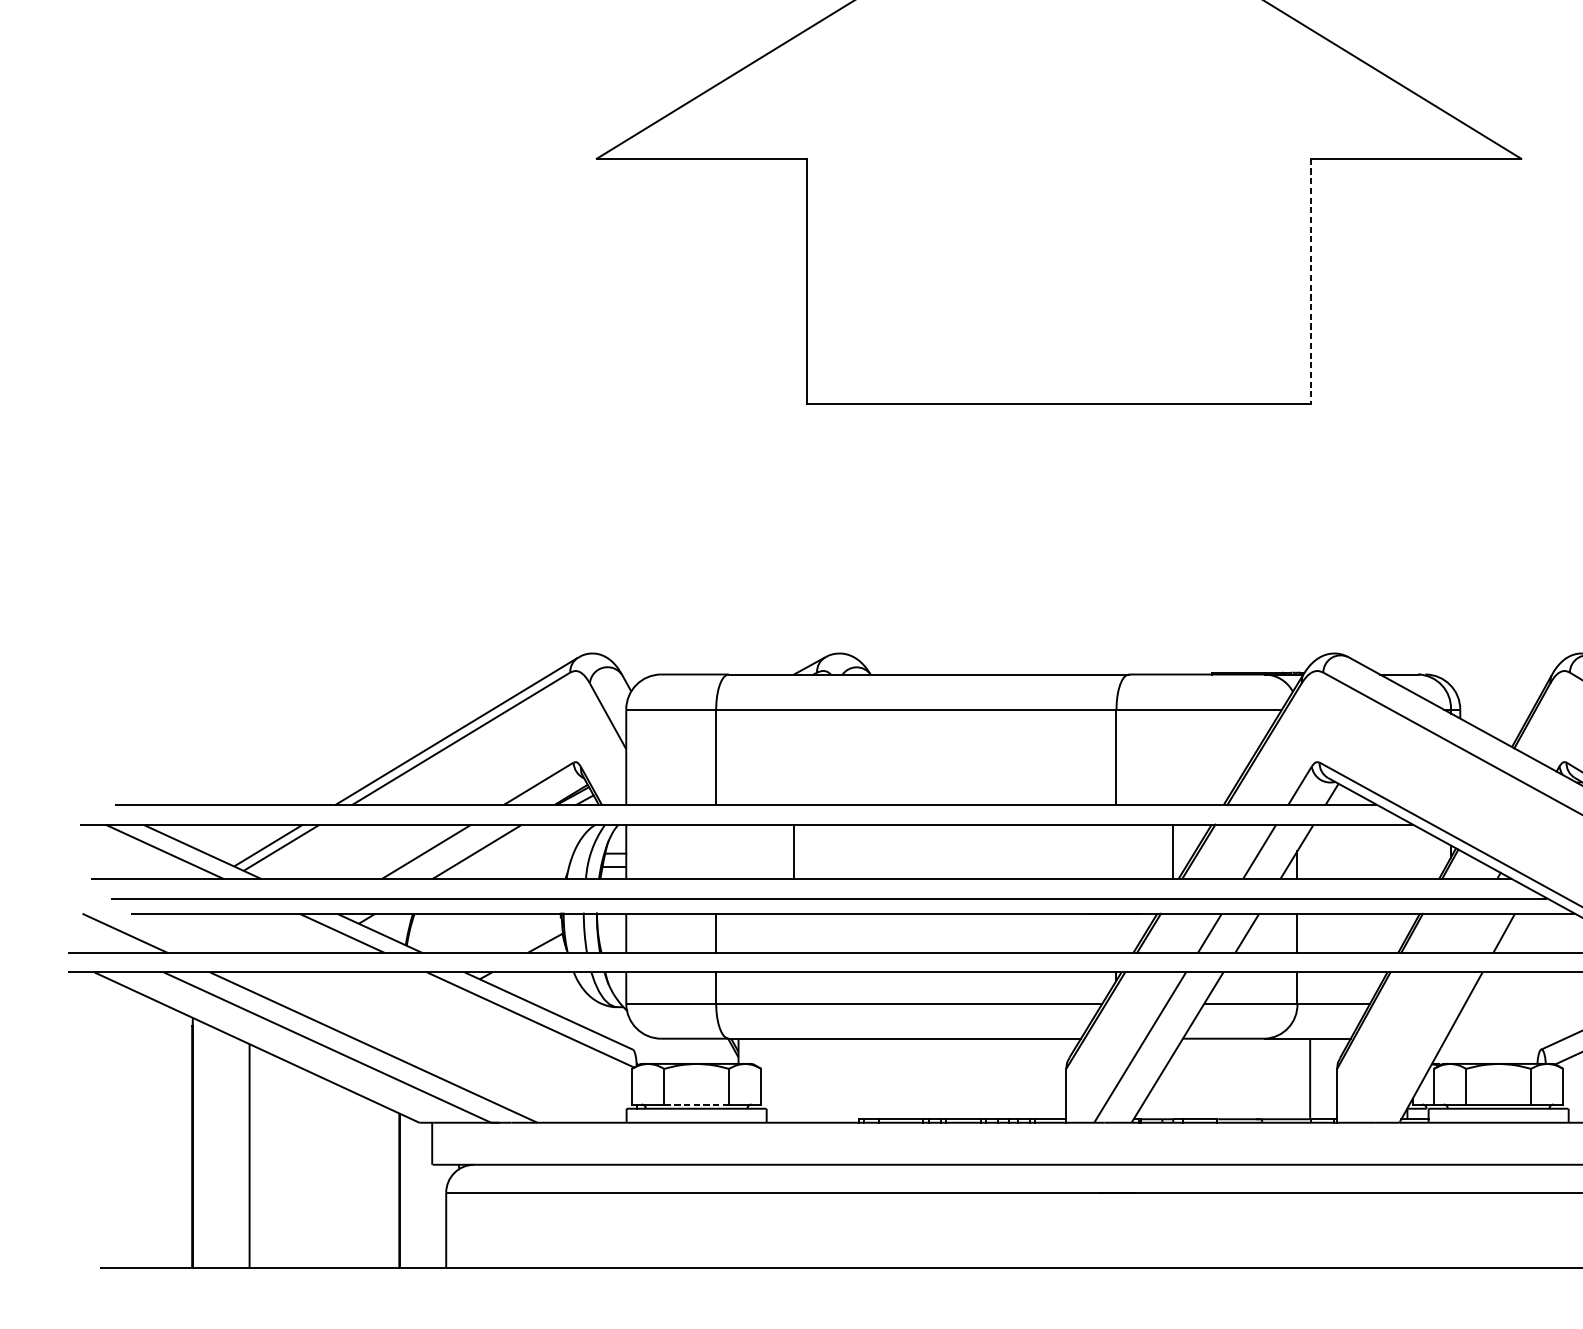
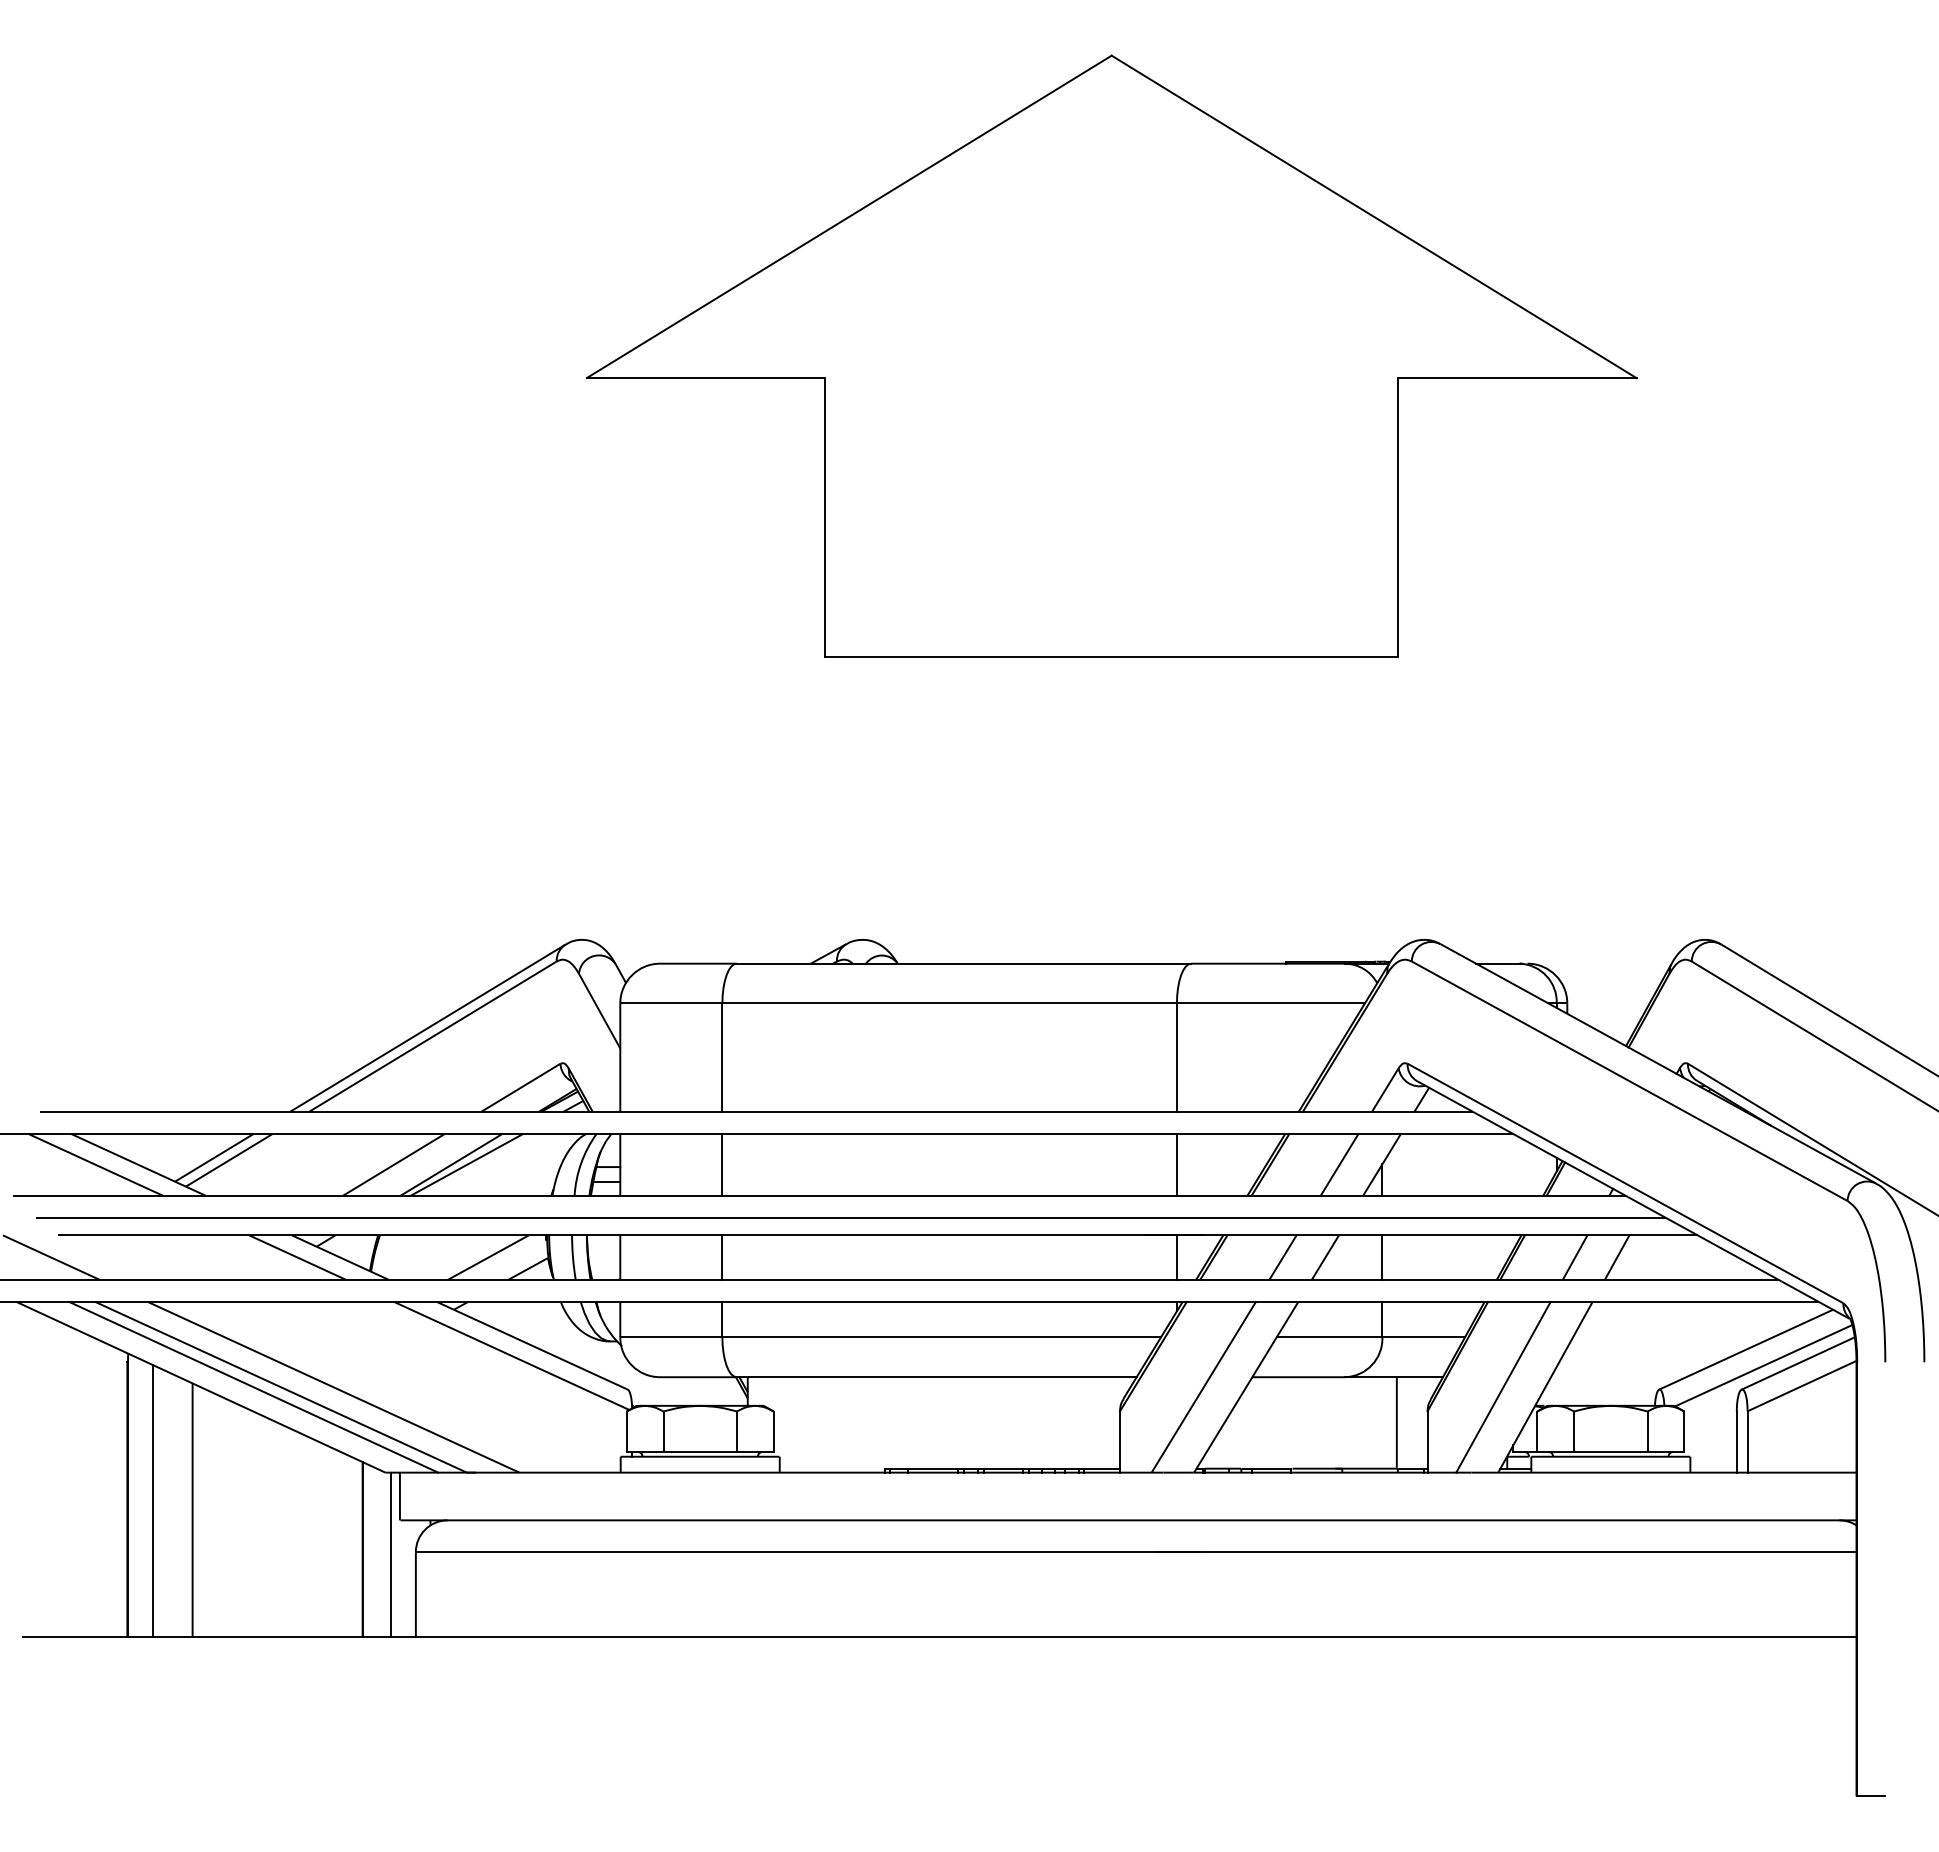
line: (1310, 281) -> (1397, 517), dashed -> solid
line: (490, 851) -> (466, 1164), added
line: (793, 851) -> (722, 1164), moved
line: (1172, 851) -> (1176, 1164), moved
line: (510, 933) -> (488, 1257), added
line: (1116, 933) -> (1176, 1257), added
line: (1466, 933) -> (1574, 1257), added
line: (303, 1047) -> (253, 1387), added
line: (1404, 1047) -> (1503, 1387), added
line: (696, 1104) -> (700, 1451), dashed -> solid
line: (215, 1148) -> (153, 1501), added
line: (424, 1194) -> (391, 1554), added

